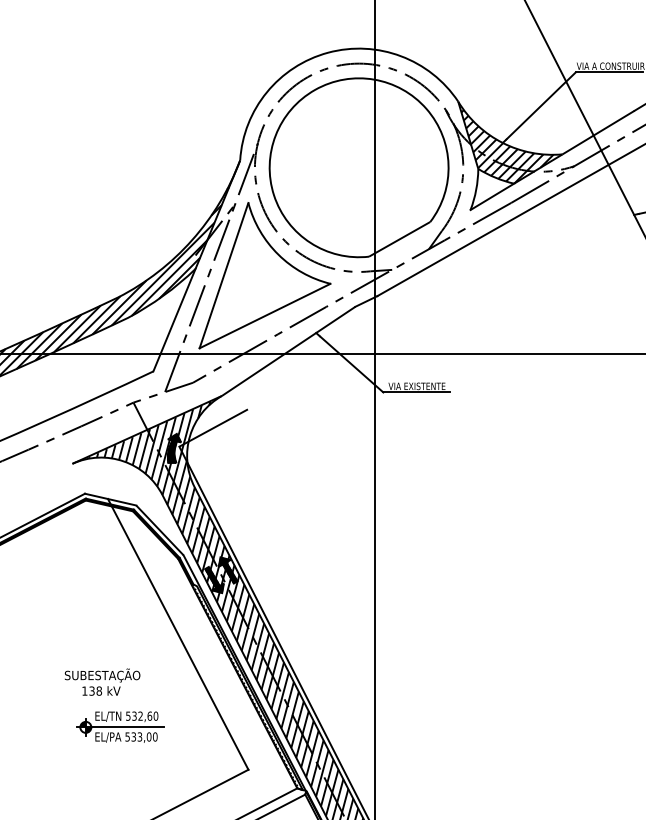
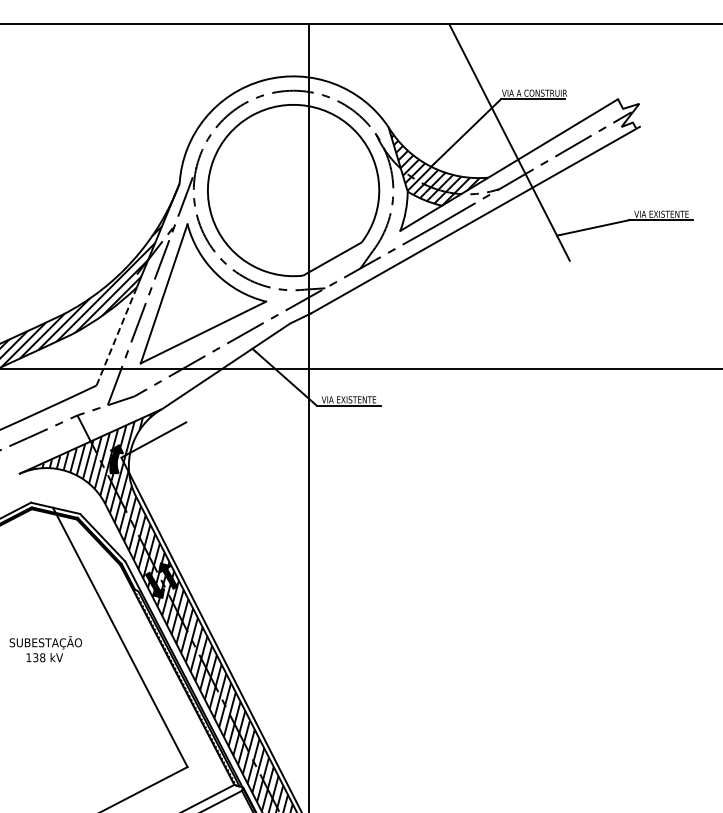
line: (174, 320) -> (116, 336), solid -> dashed
text: (102, 682) -> (45, 649), moved
part: (120, 727) -> (65, 726), removed

